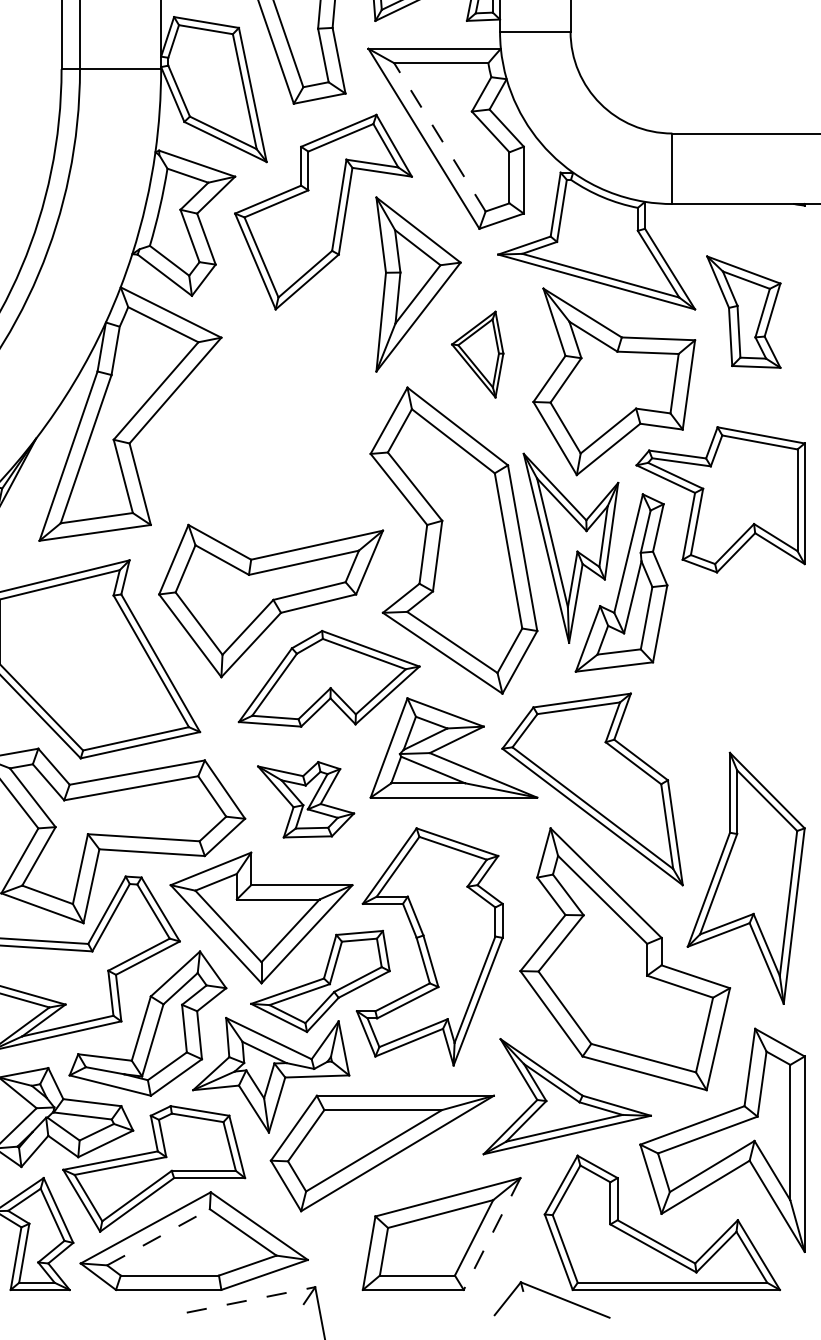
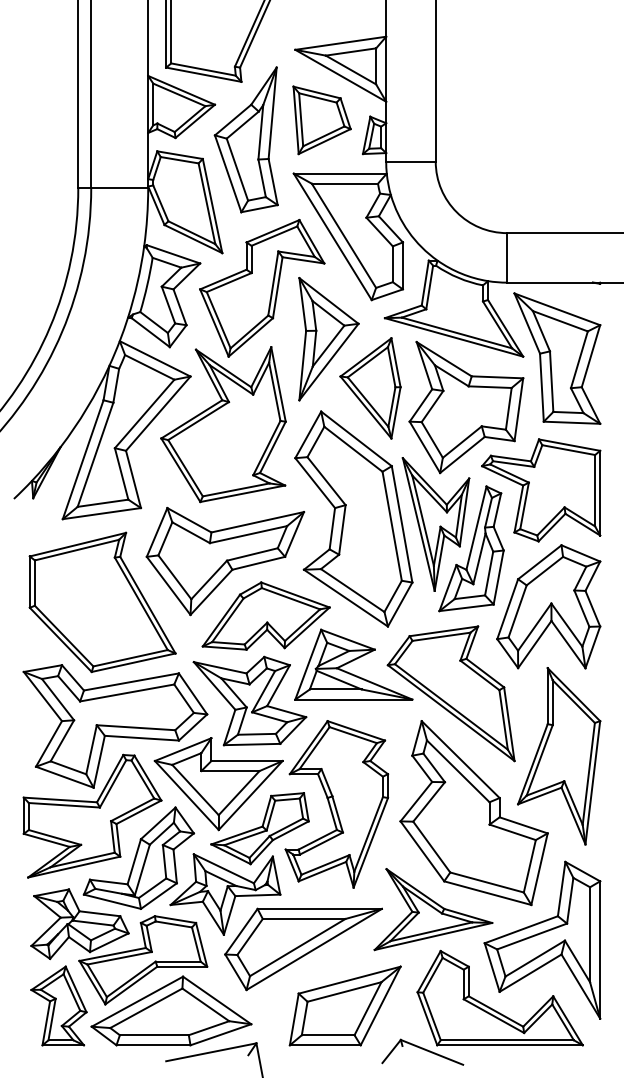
line: (439, 136) -> (343, 235), dashed -> solid
part: (743, 312) -> (557, 358), size x1.67
part: (477, 354) -> (370, 388), size x1.67
part: (268, 405) -> (223, 424), added
part: (731, 665) -> (548, 606), added
part: (305, 798) -> (249, 700), size x1.67
line: (491, 1234) -> (380, 1006), dashed -> solid
line: (158, 1237) -> (146, 1008), dashed -> solid
line: (251, 1300) -> (211, 1052), dashed -> solid

